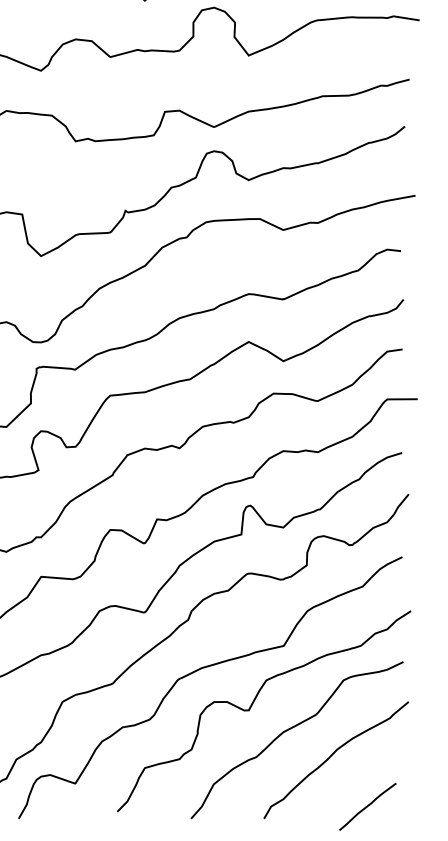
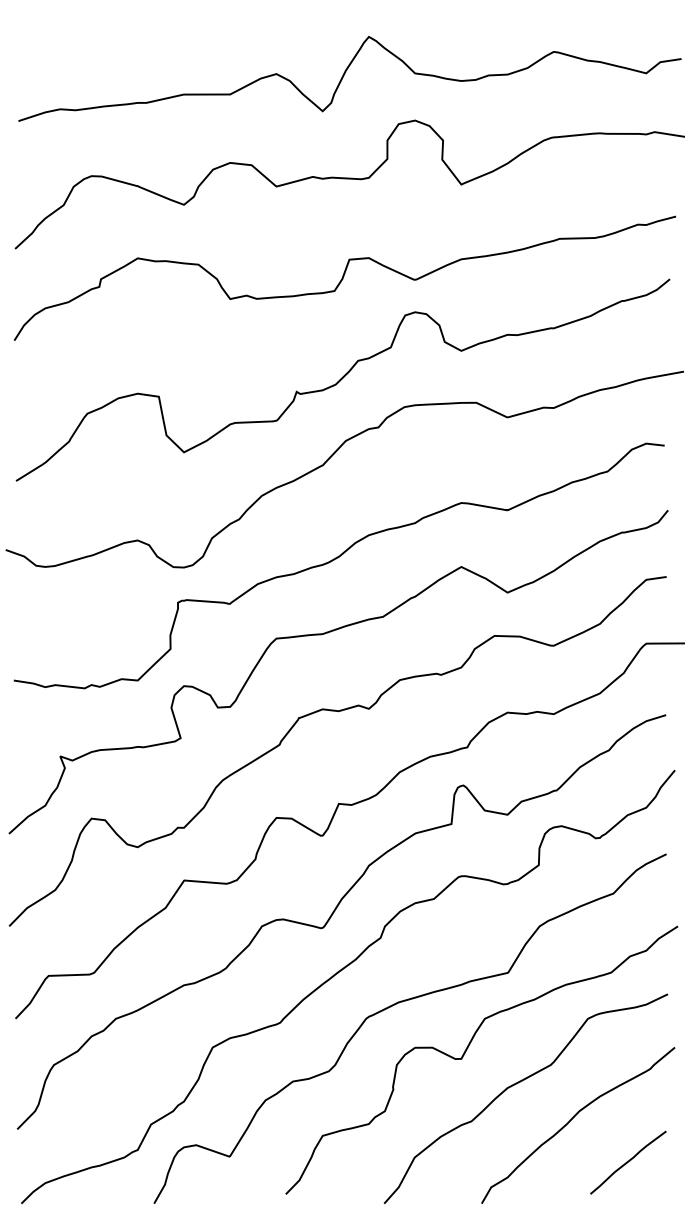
curve: (367, 806) -> (628, 1162), moved

